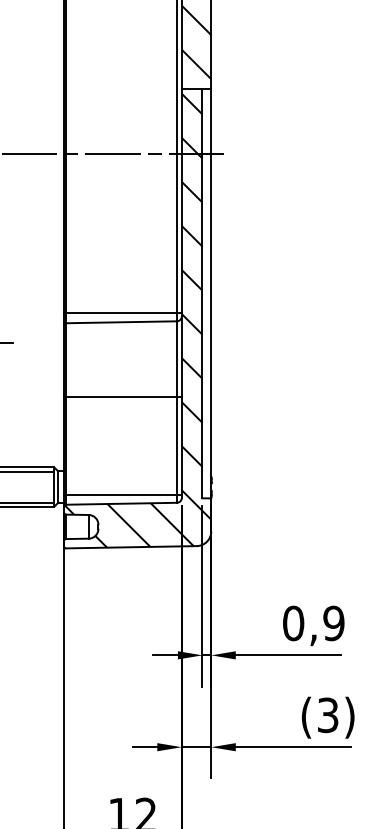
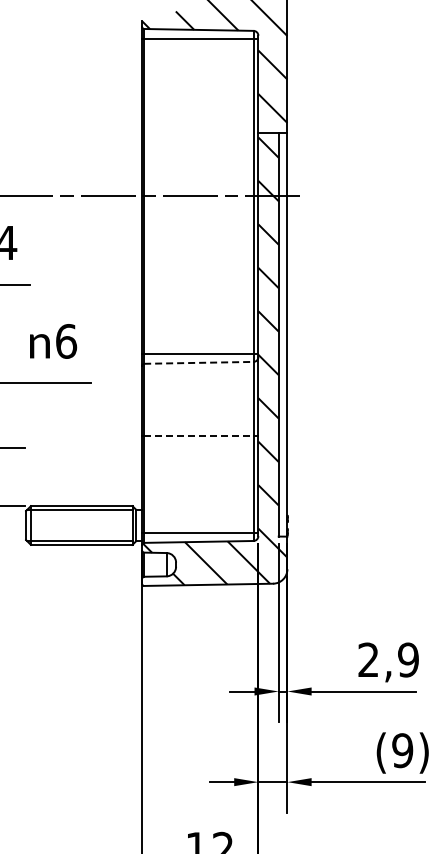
line: (121, 321) -> (198, 362), solid -> dashed
line: (121, 396) -> (198, 436), solid -> dashed
text: (293, 622) -> (368, 659), 0,9 -> 2,9
text: (327, 715) -> (402, 750), (3) -> (9)

